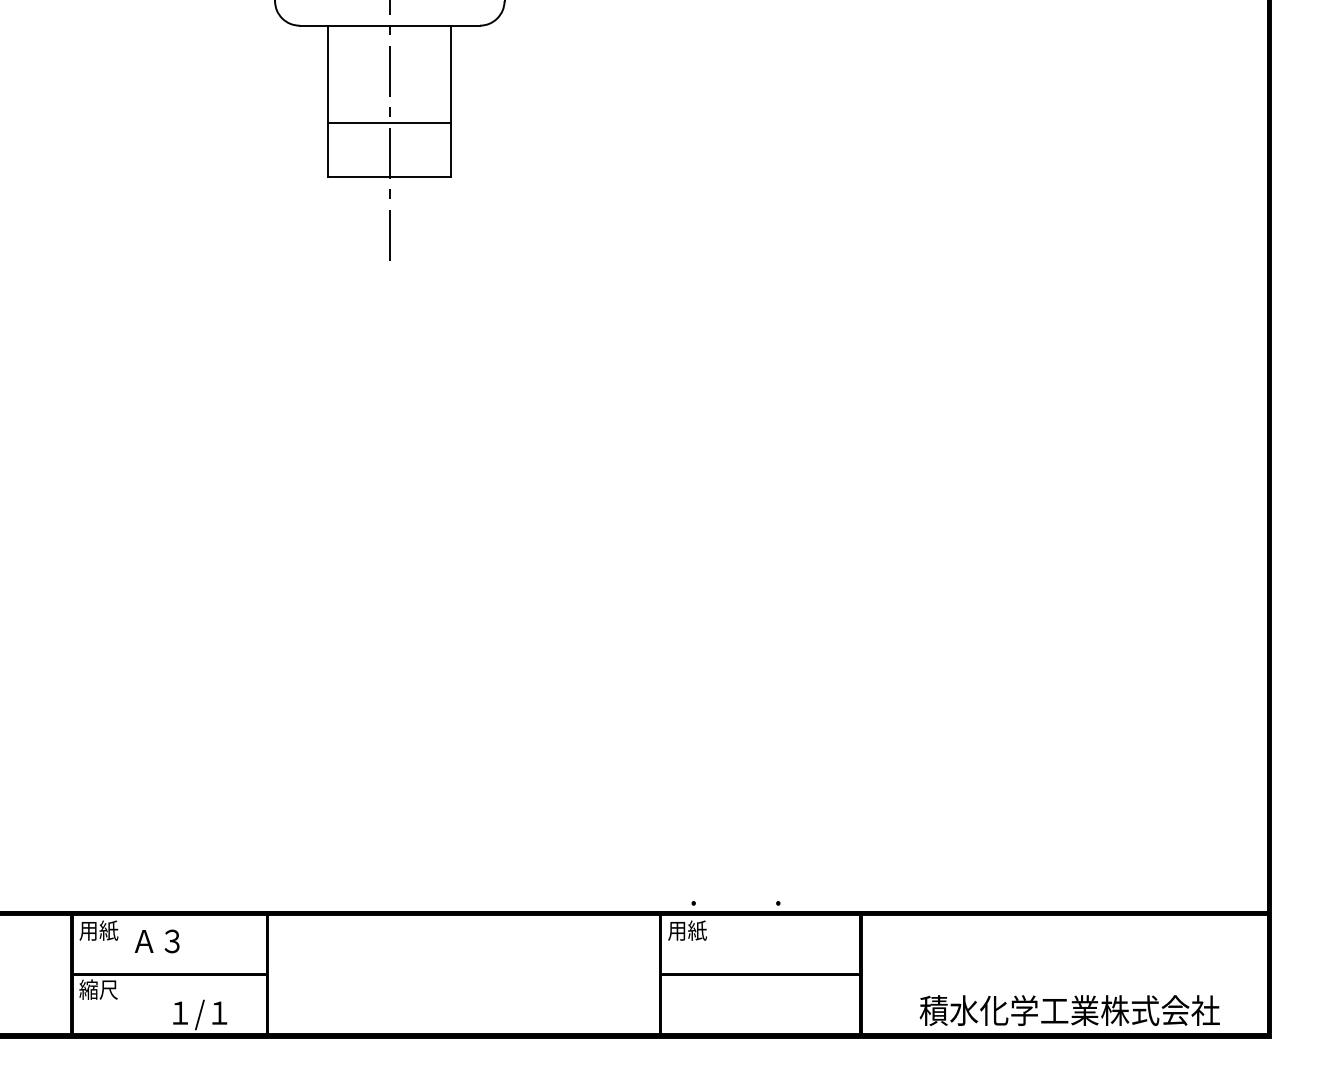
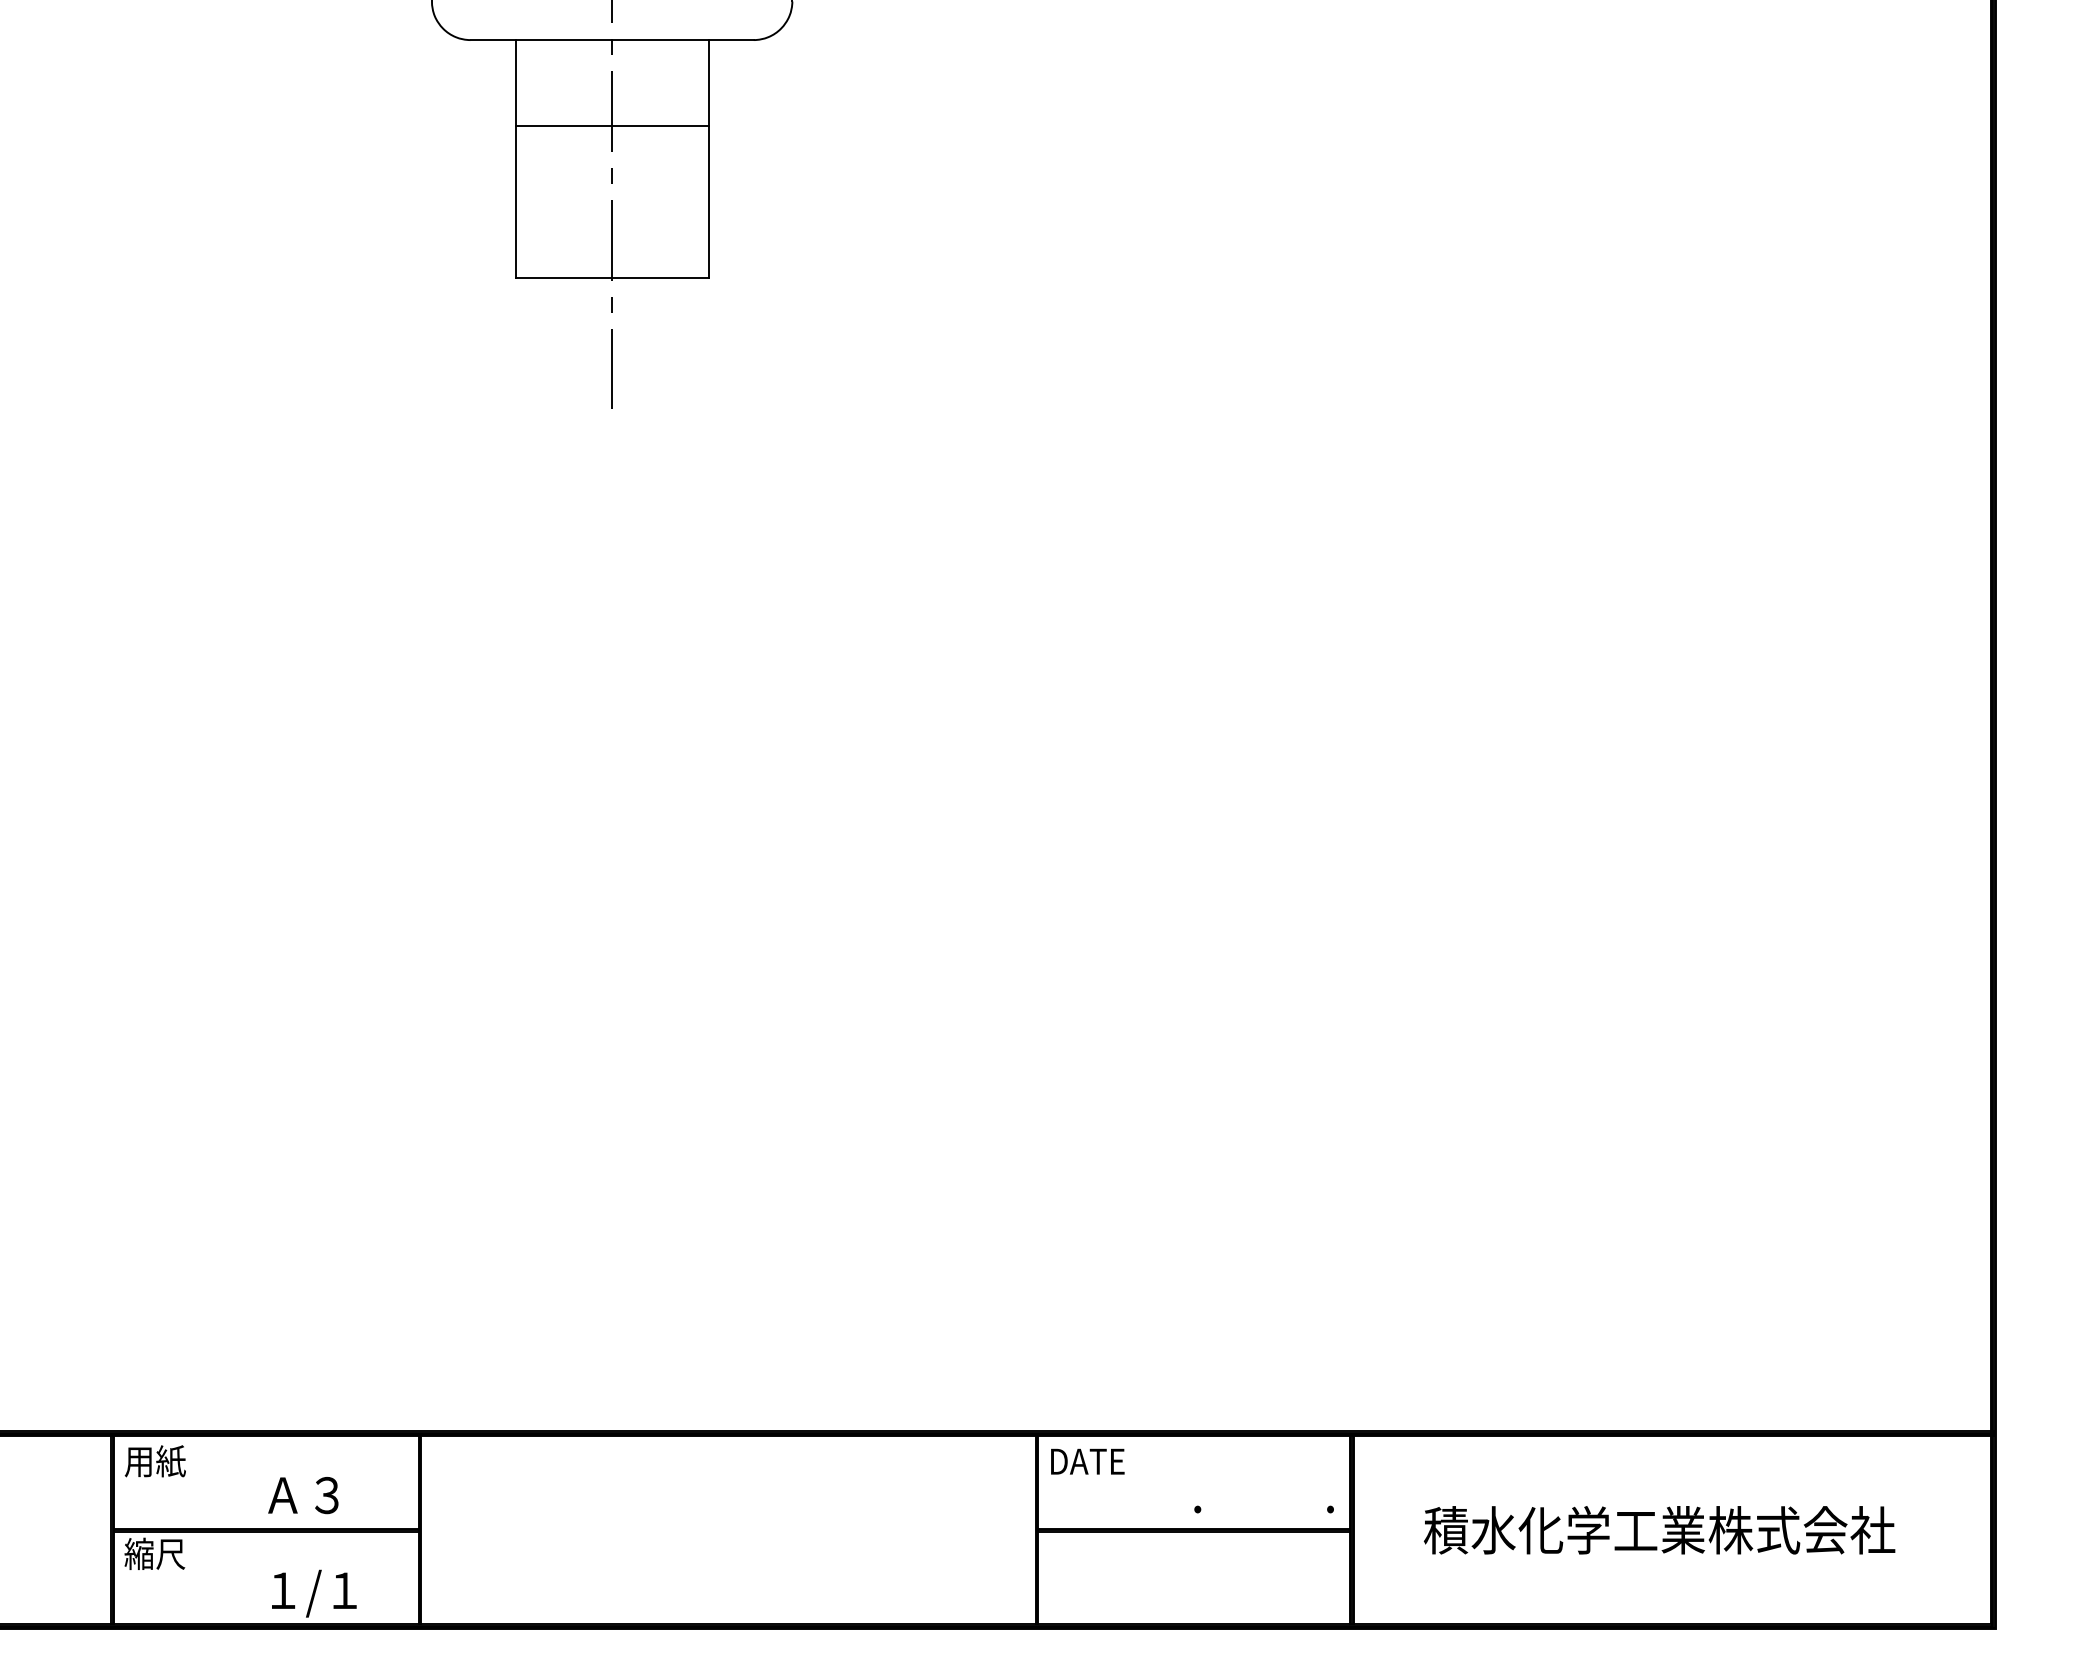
line: (389, 123) -> (611, 126), moved
text: (735, 903) -> (1263, 1509), moved
text: (692, 930) -> (1087, 1461), 用紙 -> DATE
text: (156, 941) -> (302, 1495), moved
text: (1069, 1010) -> (1659, 1530), moved

